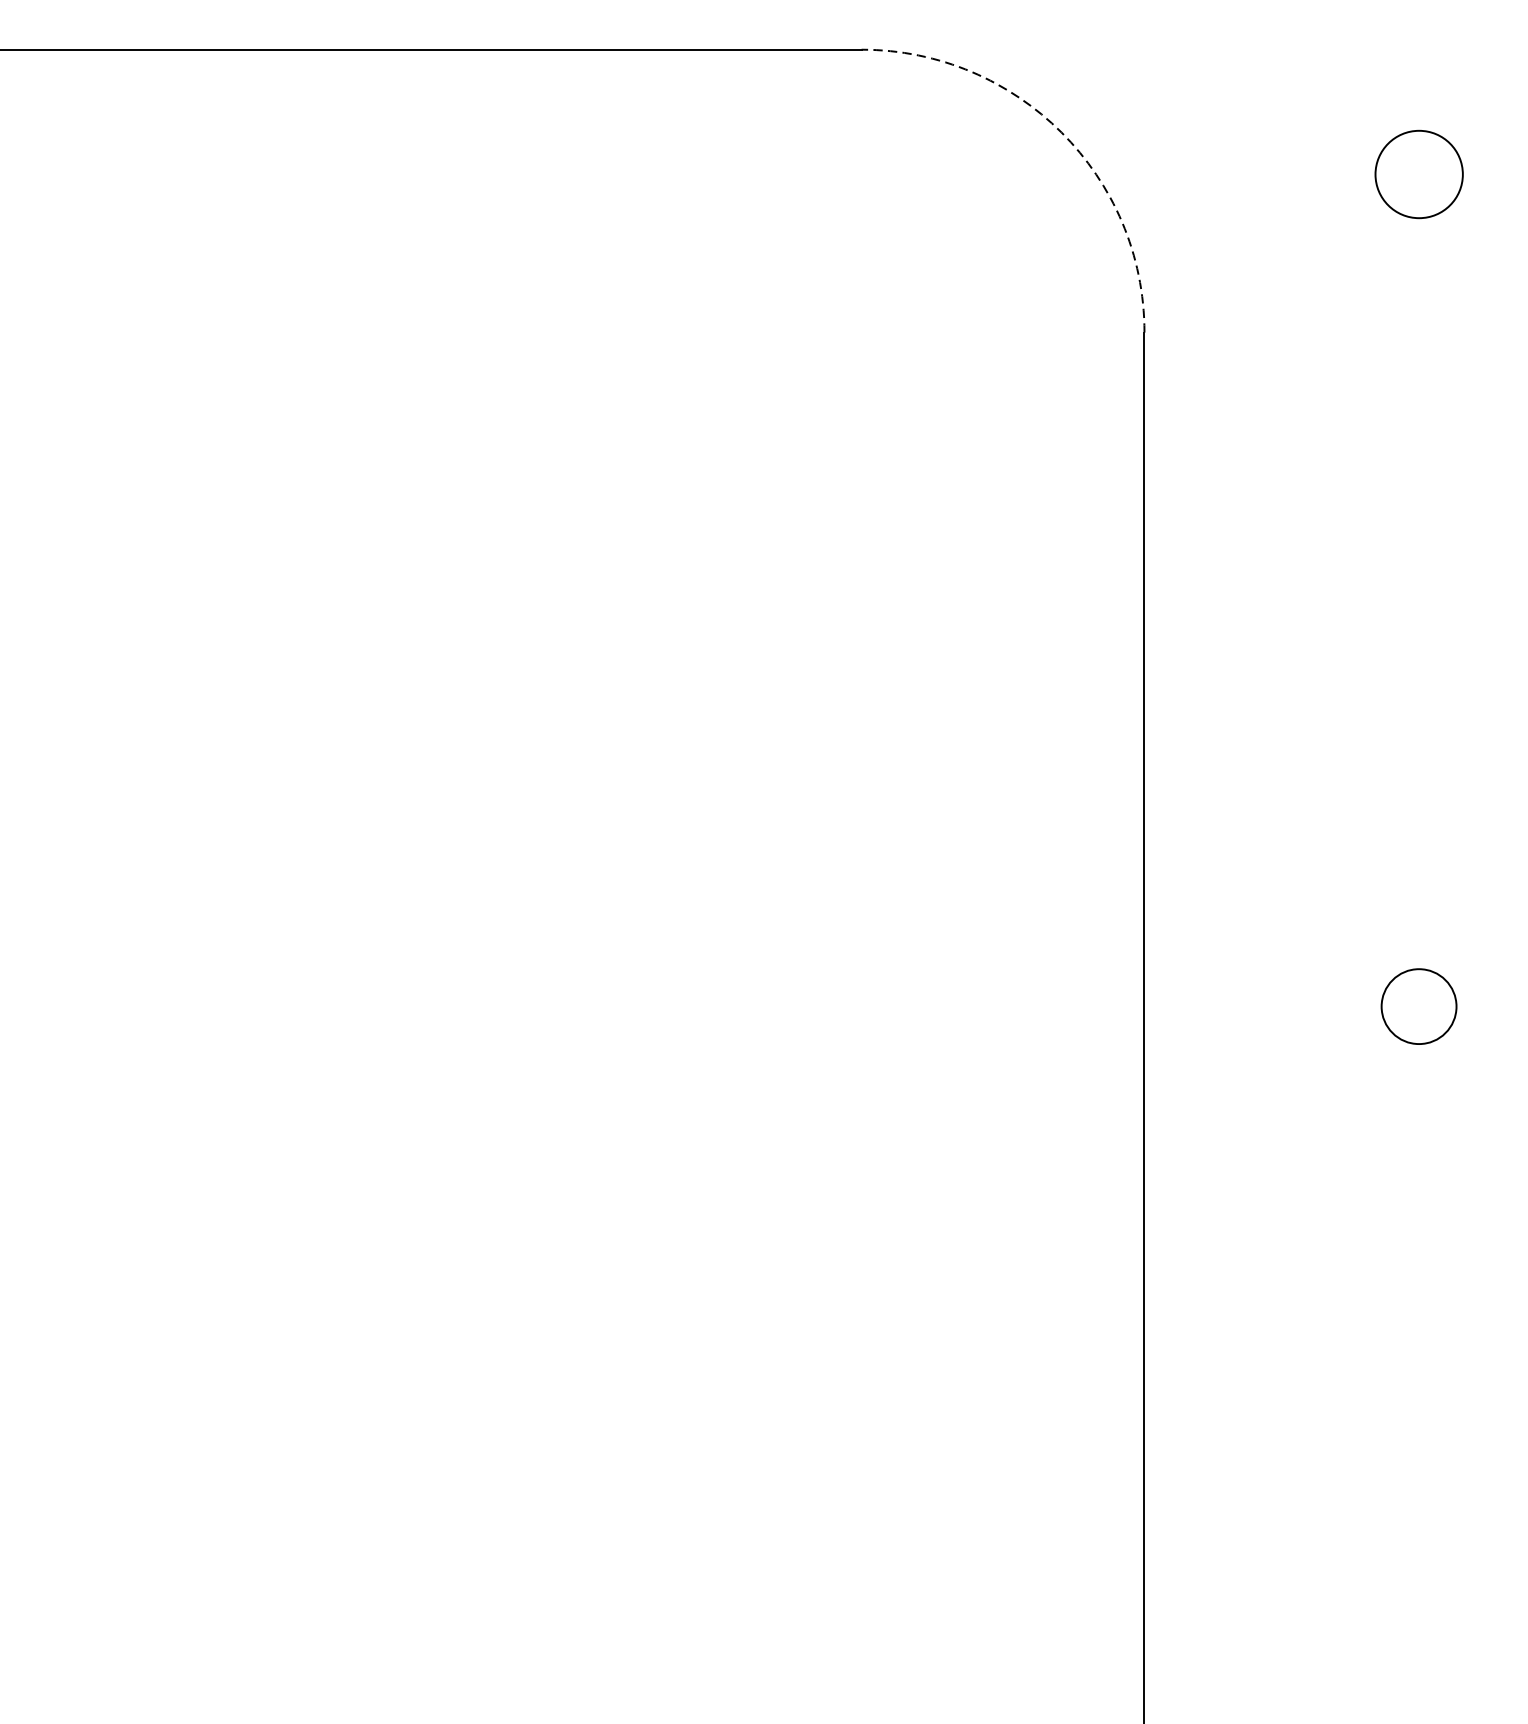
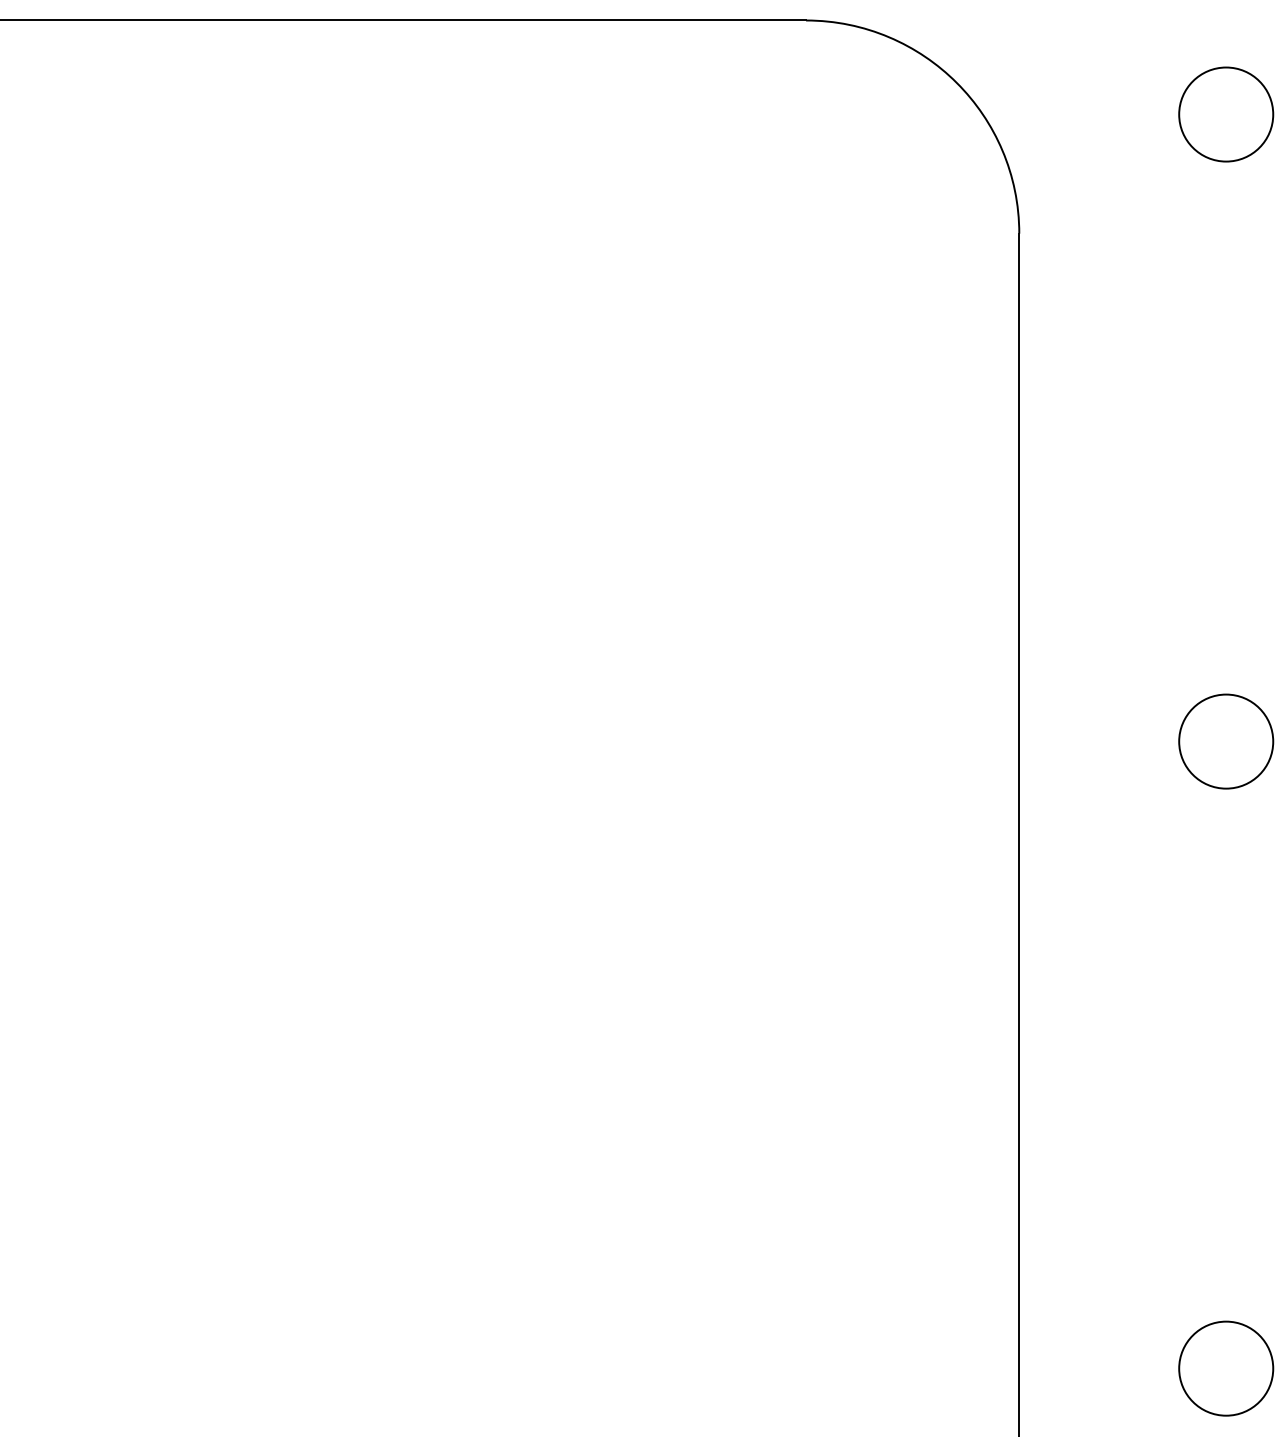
arc: (1061, 131) -> (956, 82), dashed -> solid
circle: (1419, 174) -> (1226, 114), size x1.43
circle: (1419, 1006) -> (1226, 741), size x1.67

